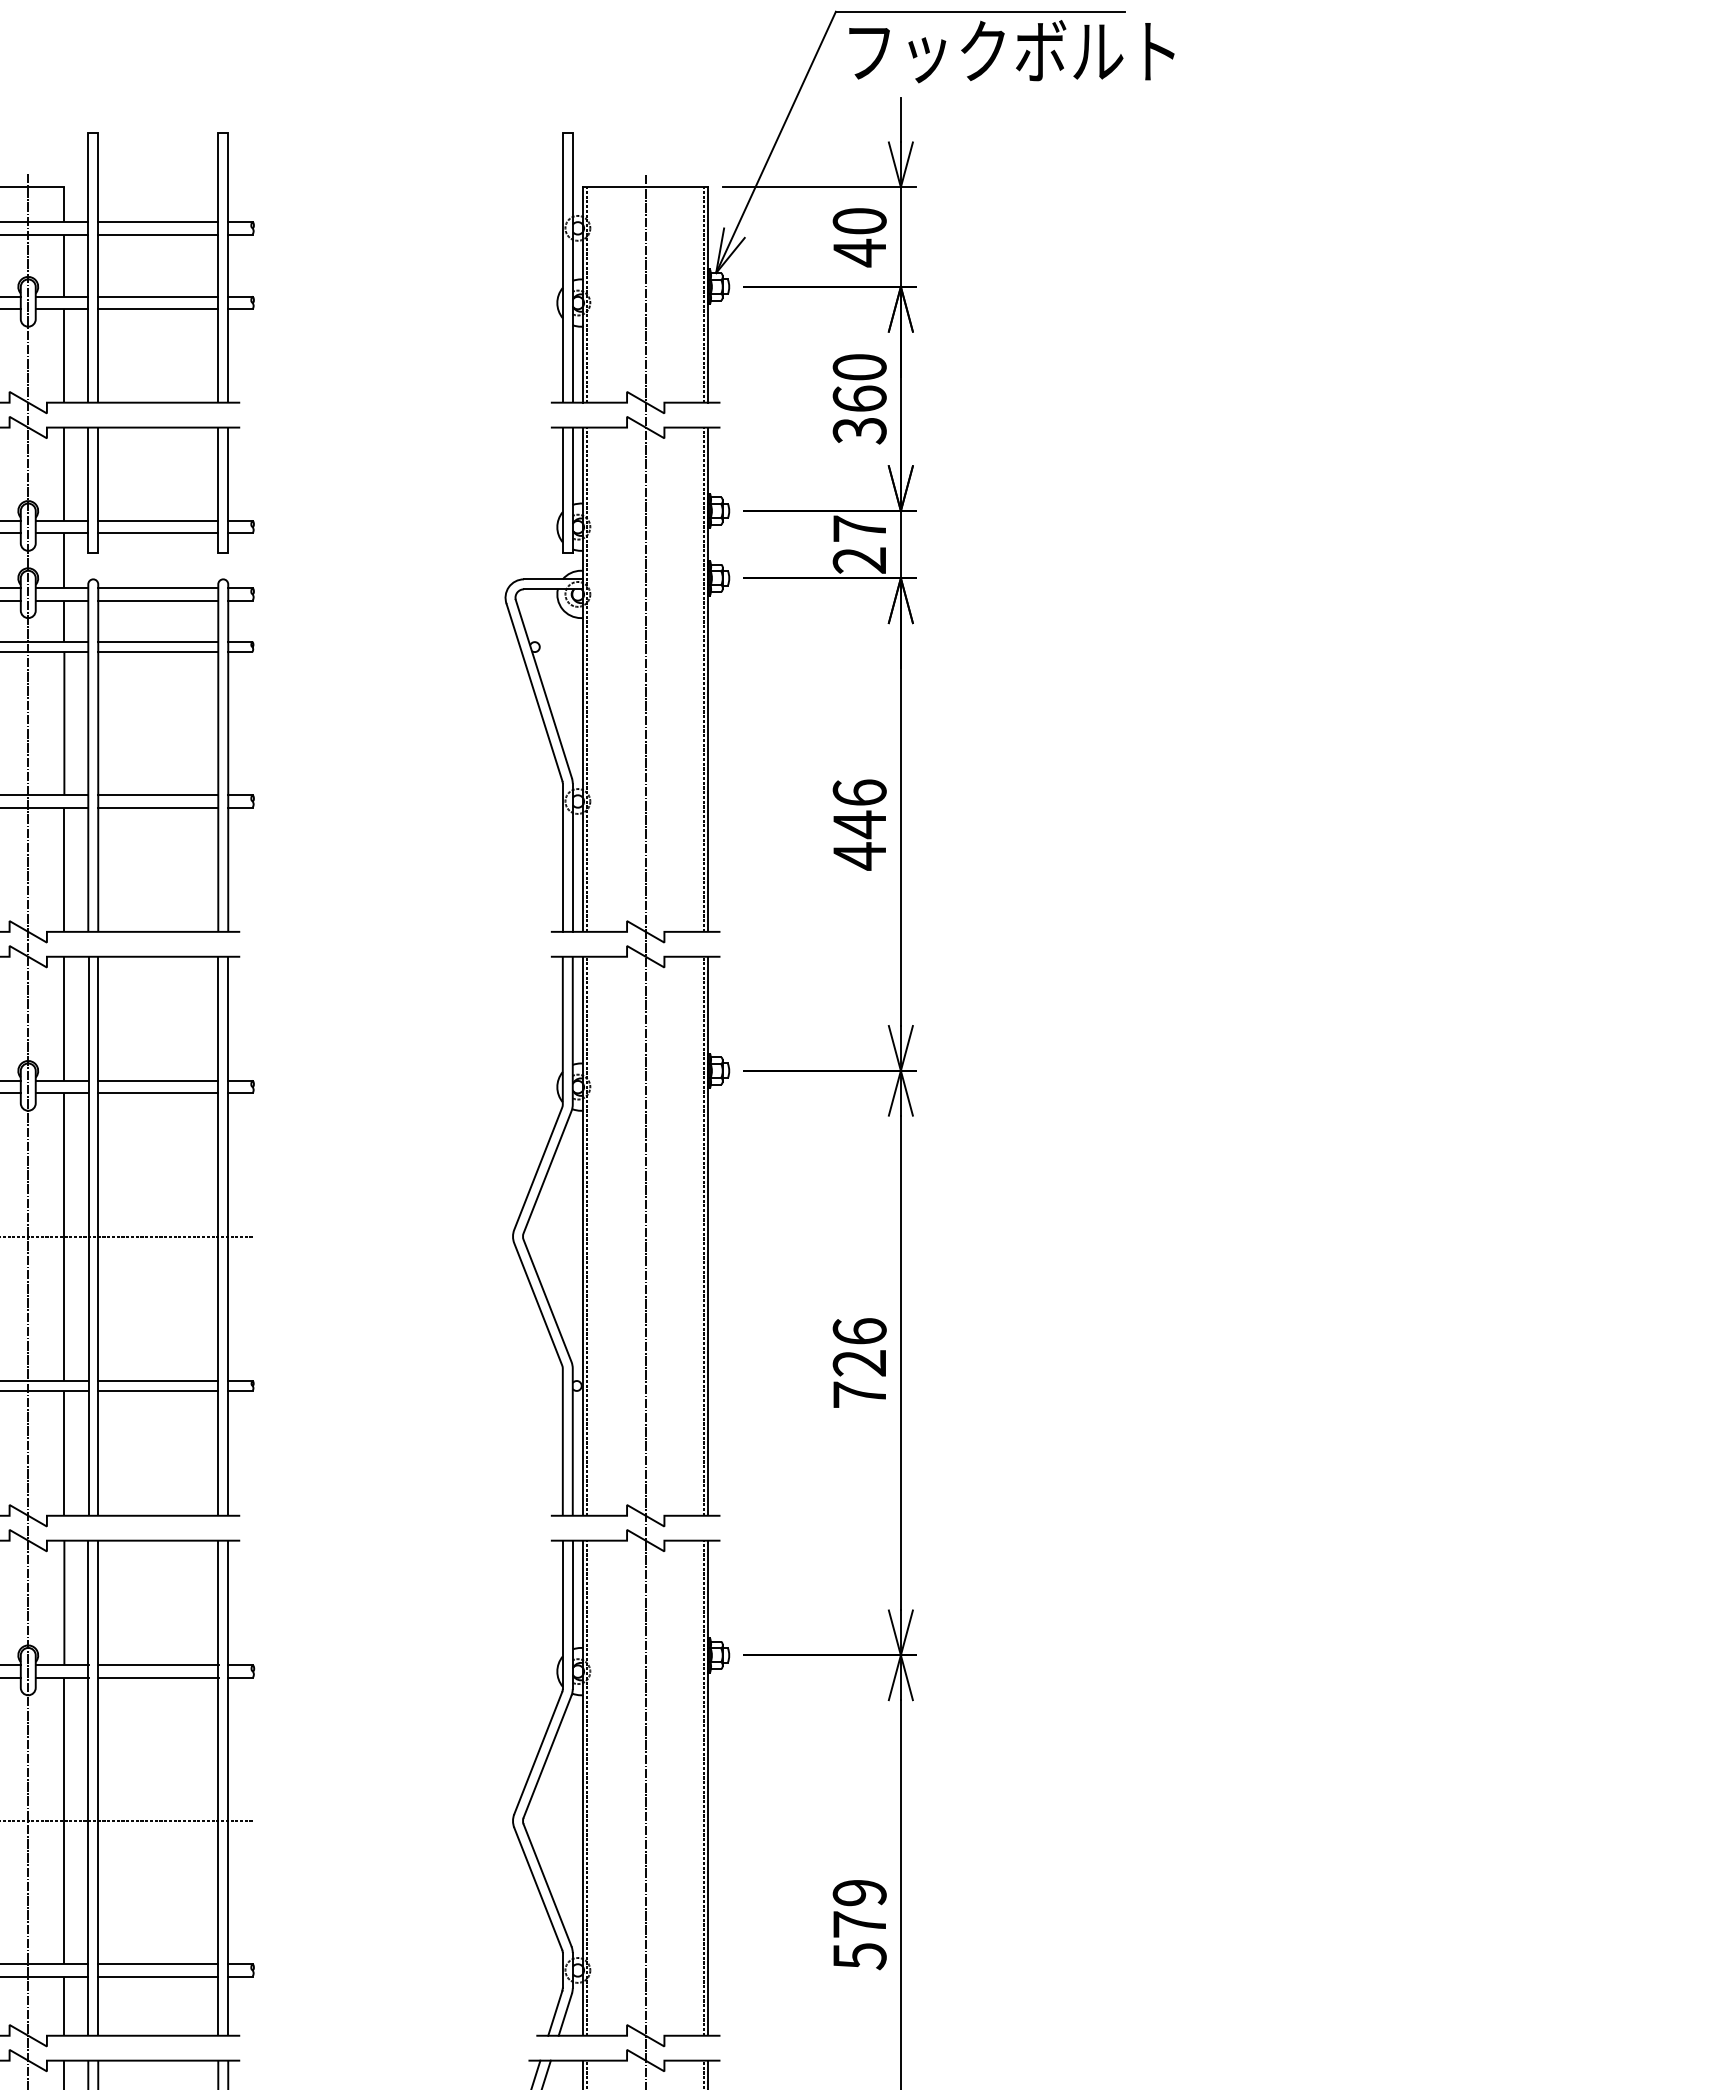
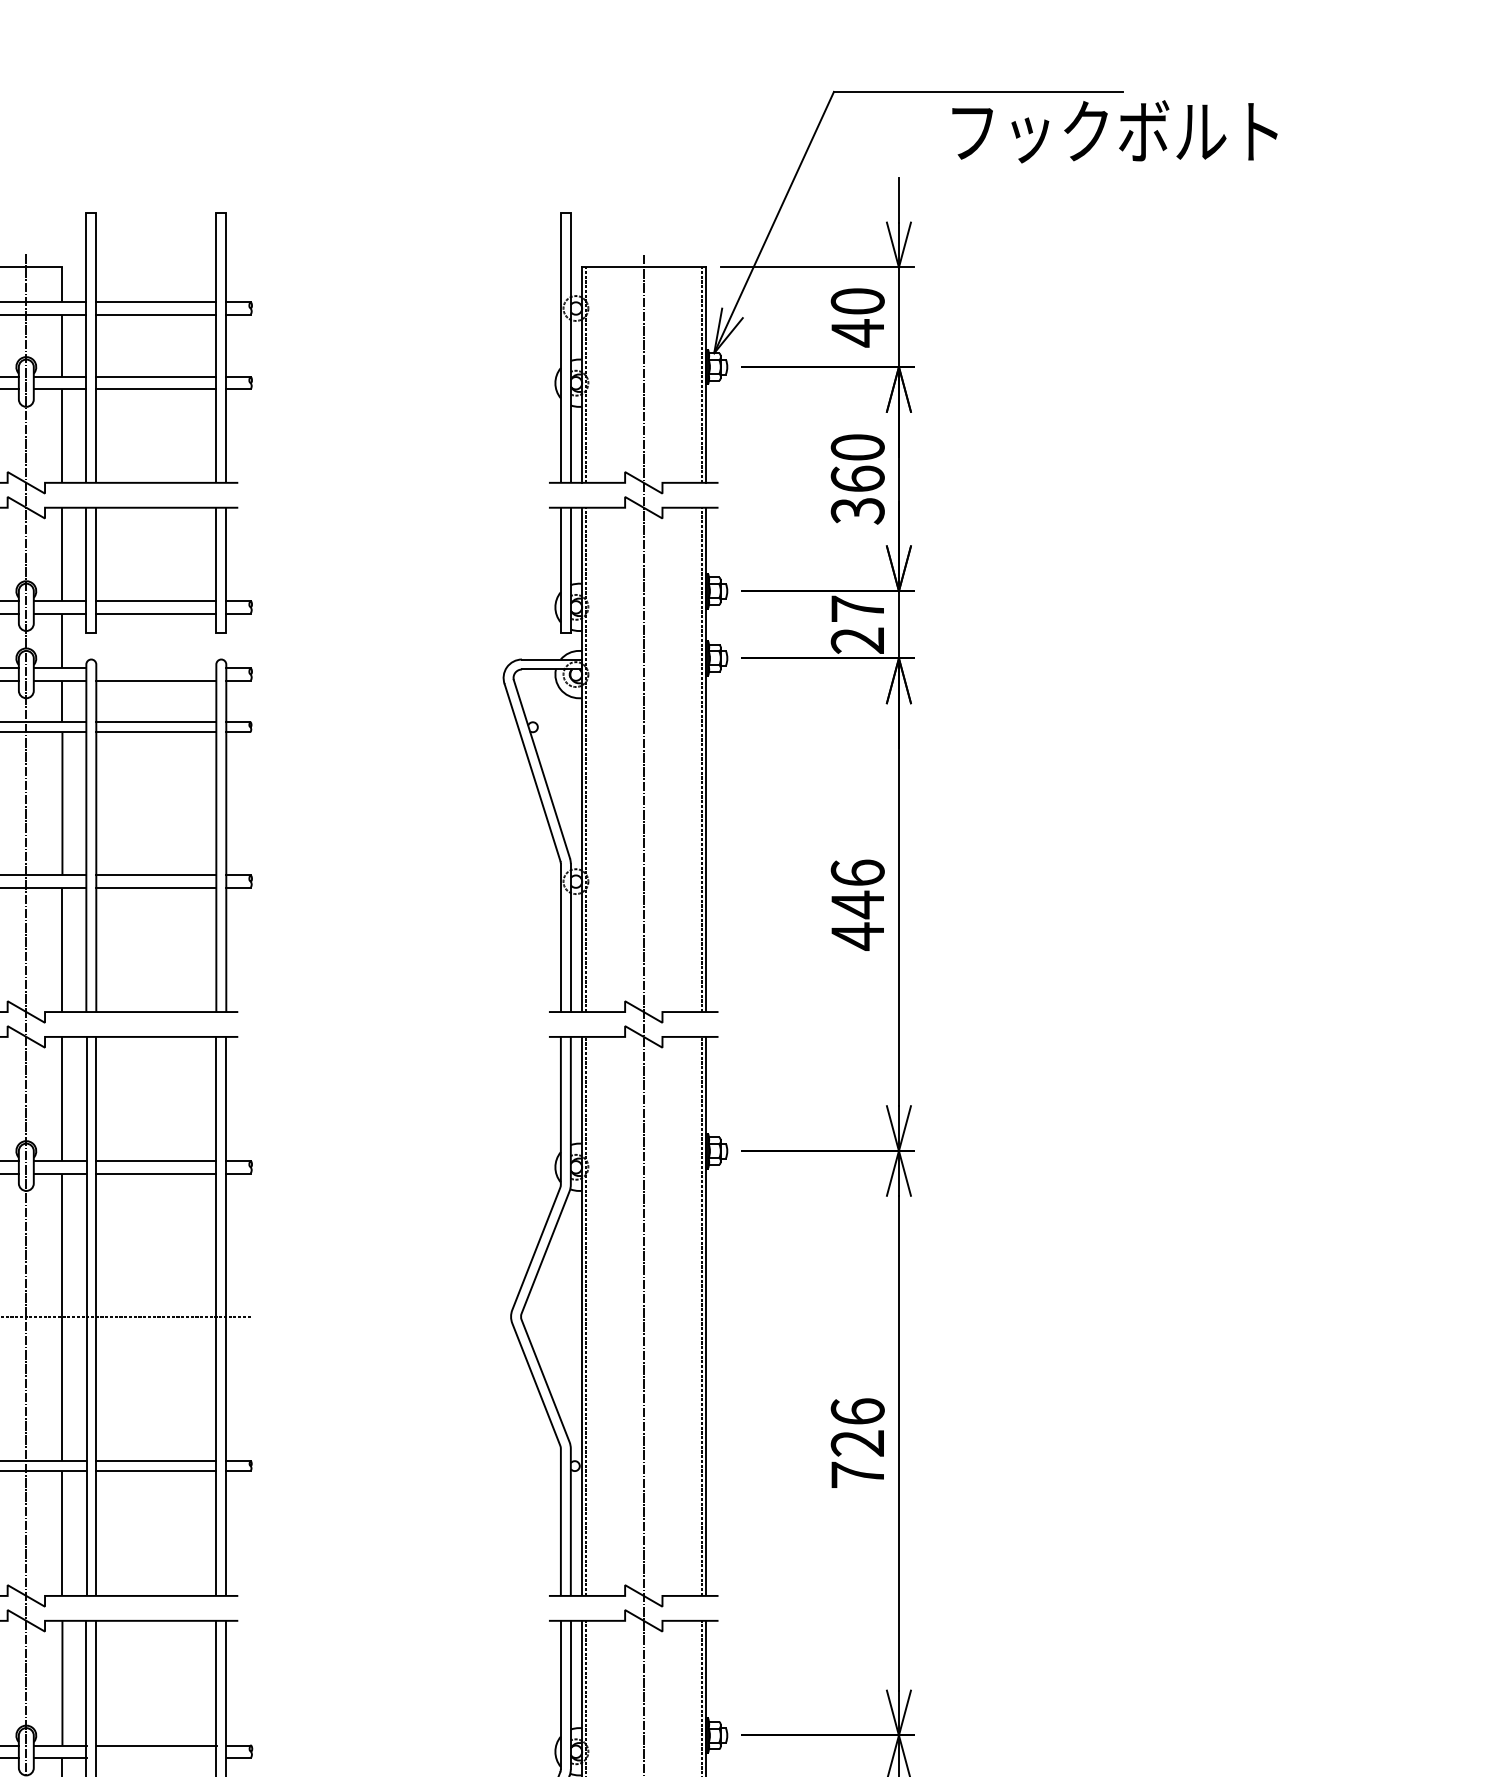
text: (1011, 51) -> (1114, 131), moved
line: (158, 588) -> (156, 668), removed
line: (158, 1677) -> (156, 1757), removed

